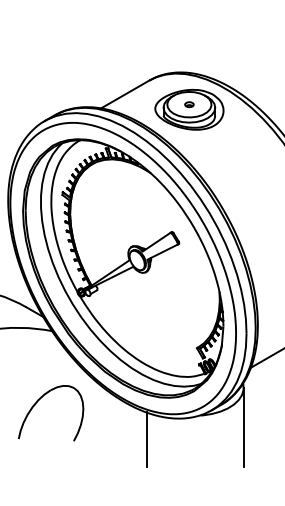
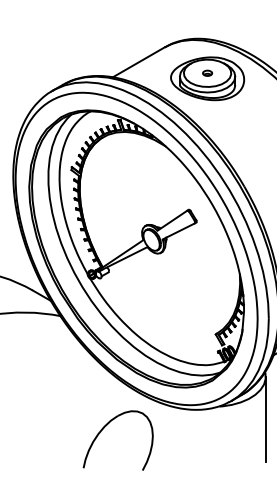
part: (36, 404) -> (102, 431), moved
line: (146, 439) -> (161, 432), removed

